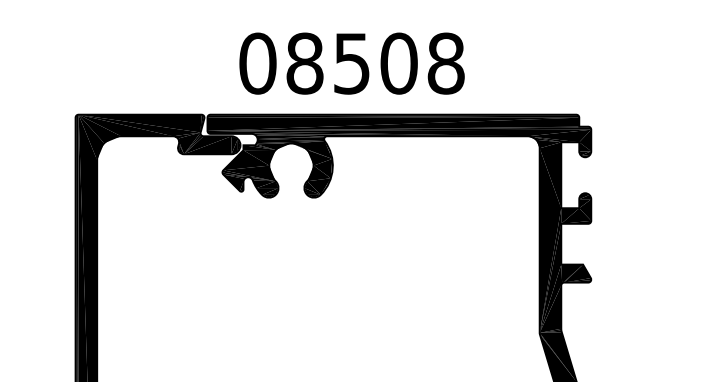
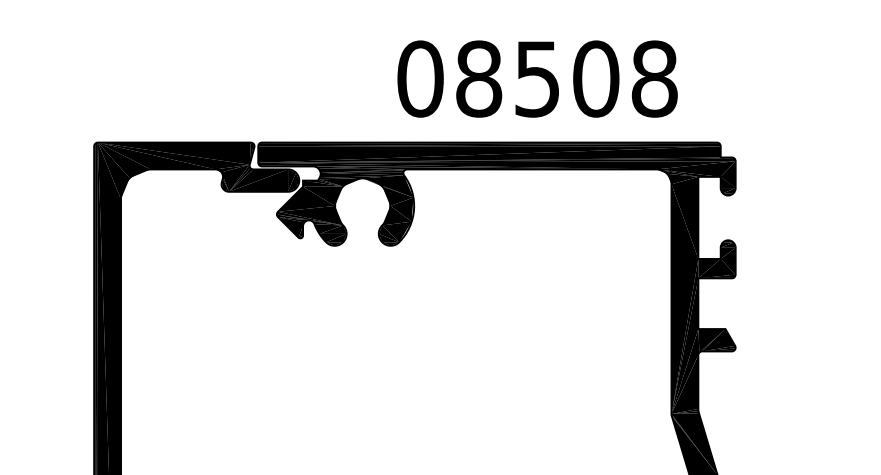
text: (351, 63) -> (536, 78), moved

